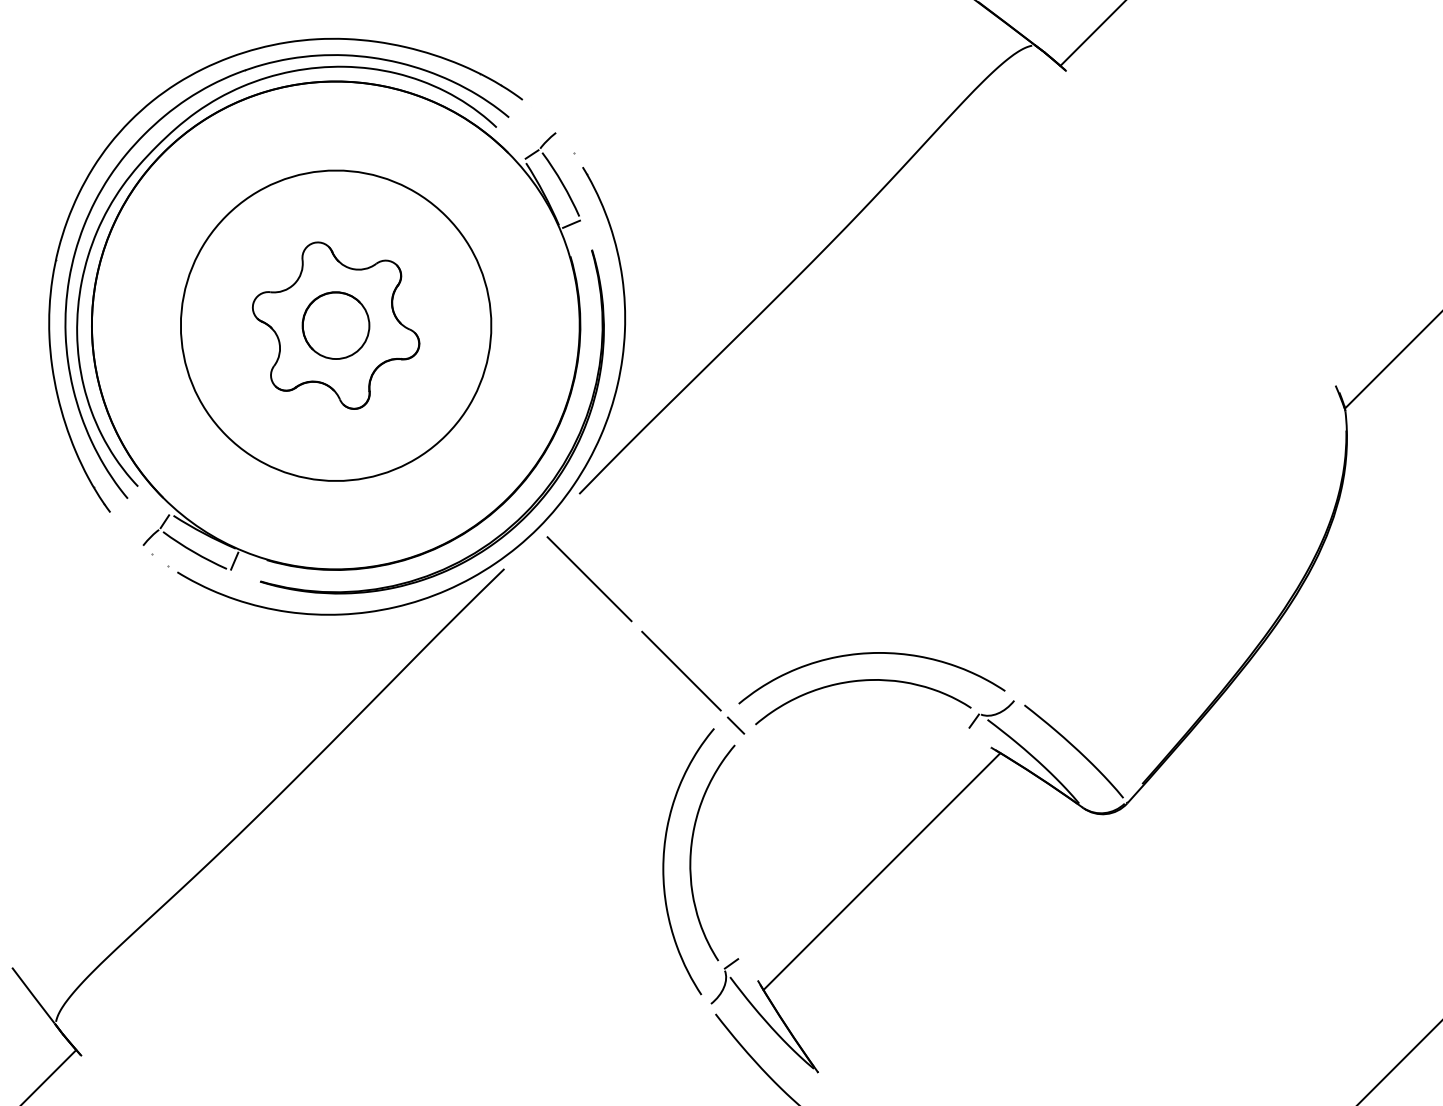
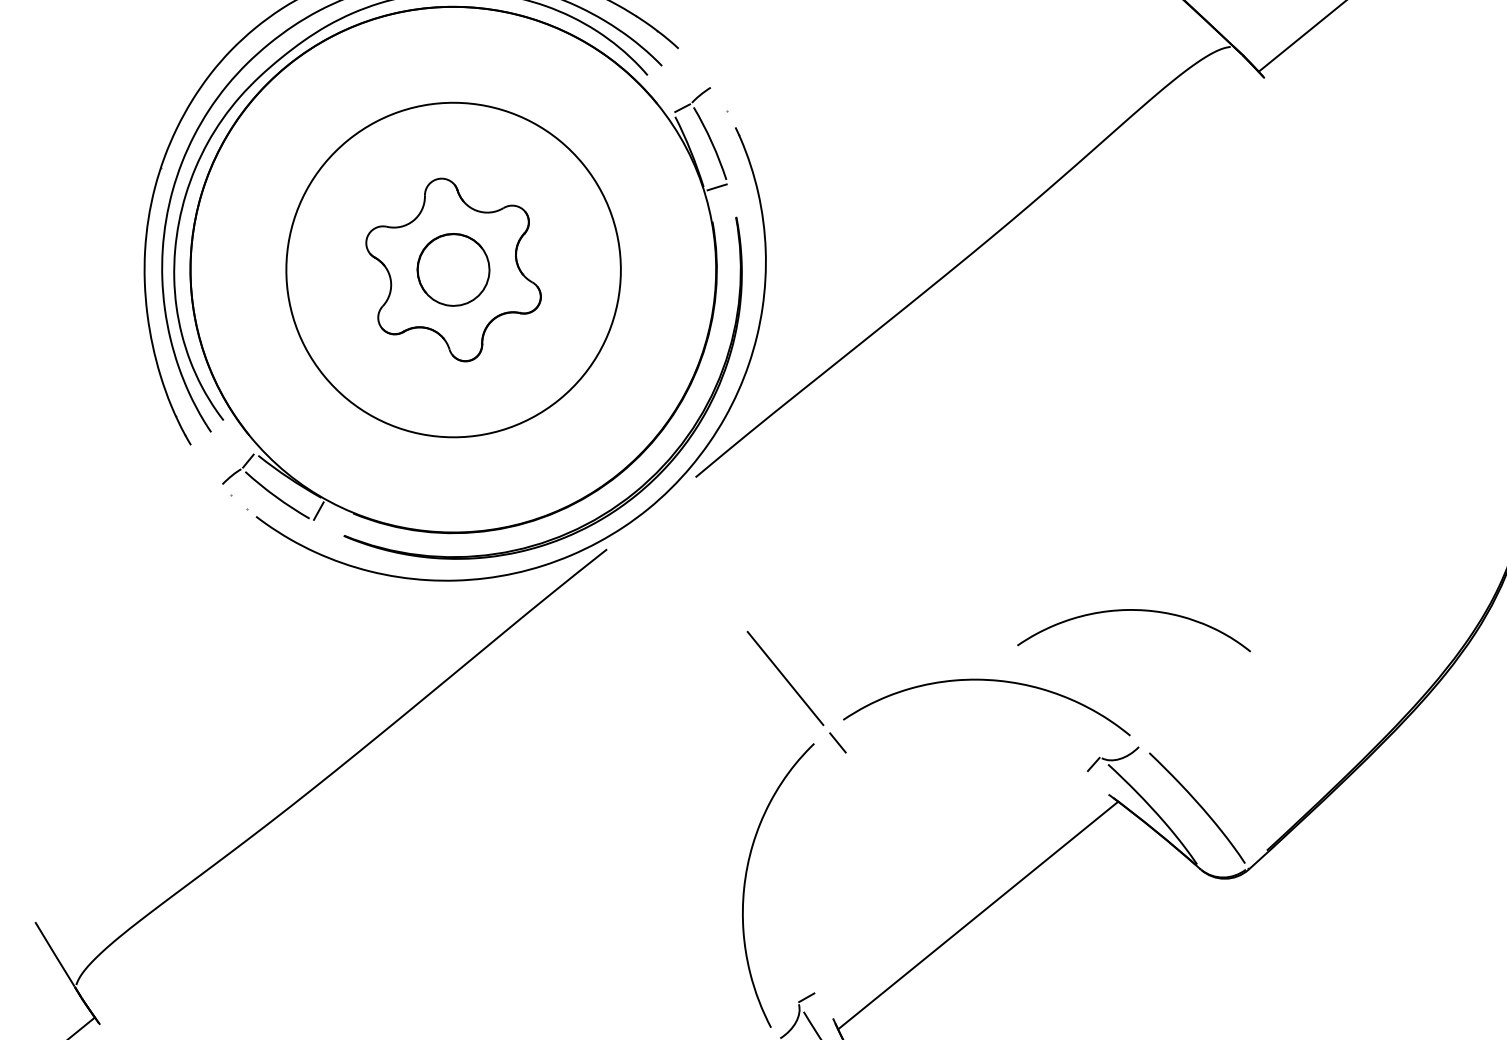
line: (589, 579) -> (697, 570), removed
curve: (863, 681) -> (1138, 611), moved
curve: (692, 847) -> (777, 868), removed

